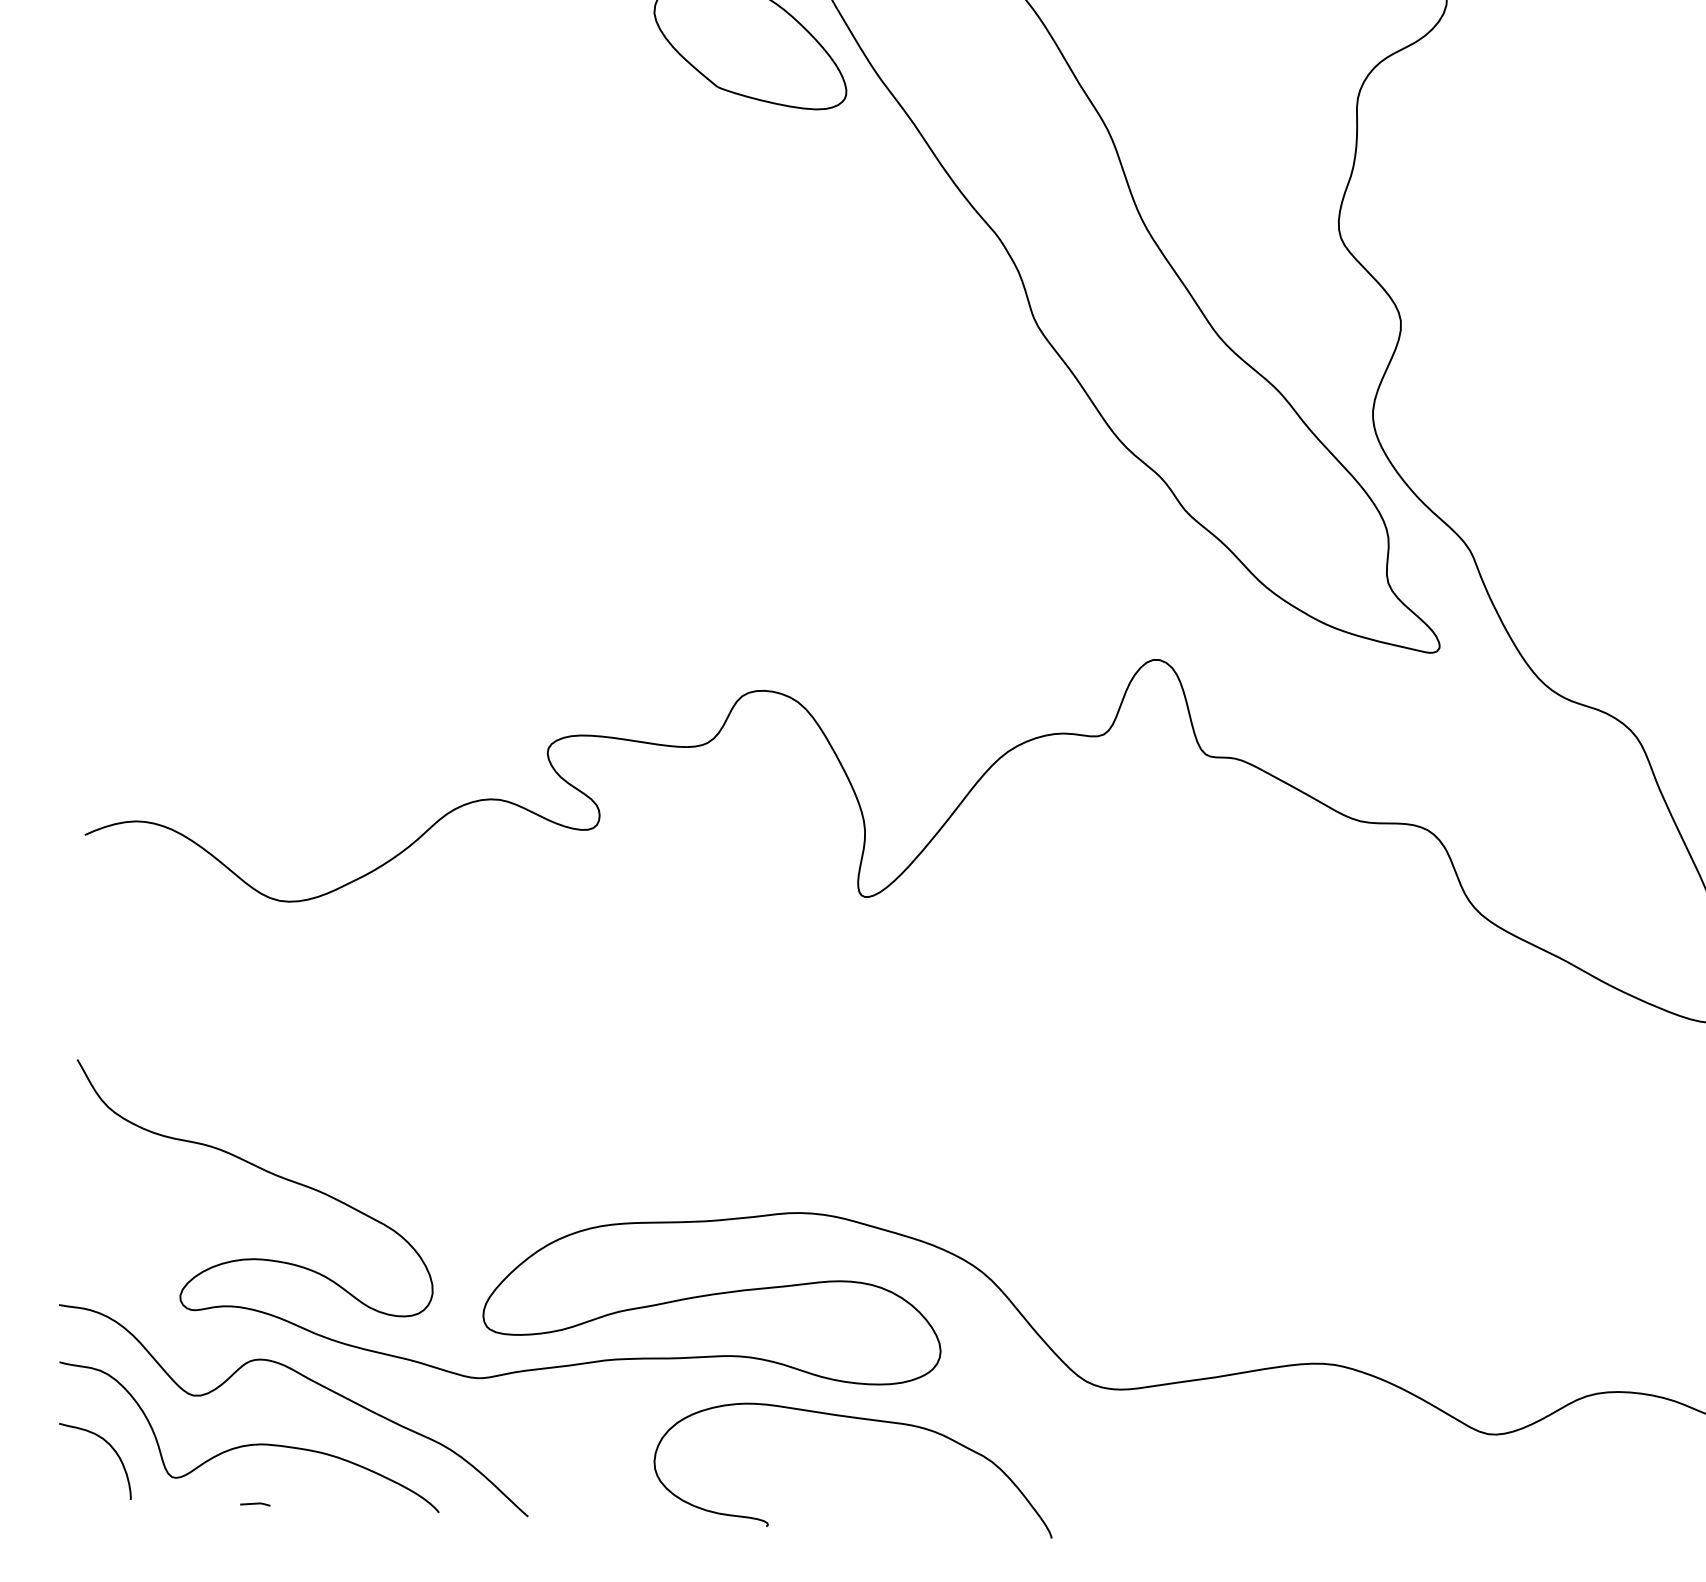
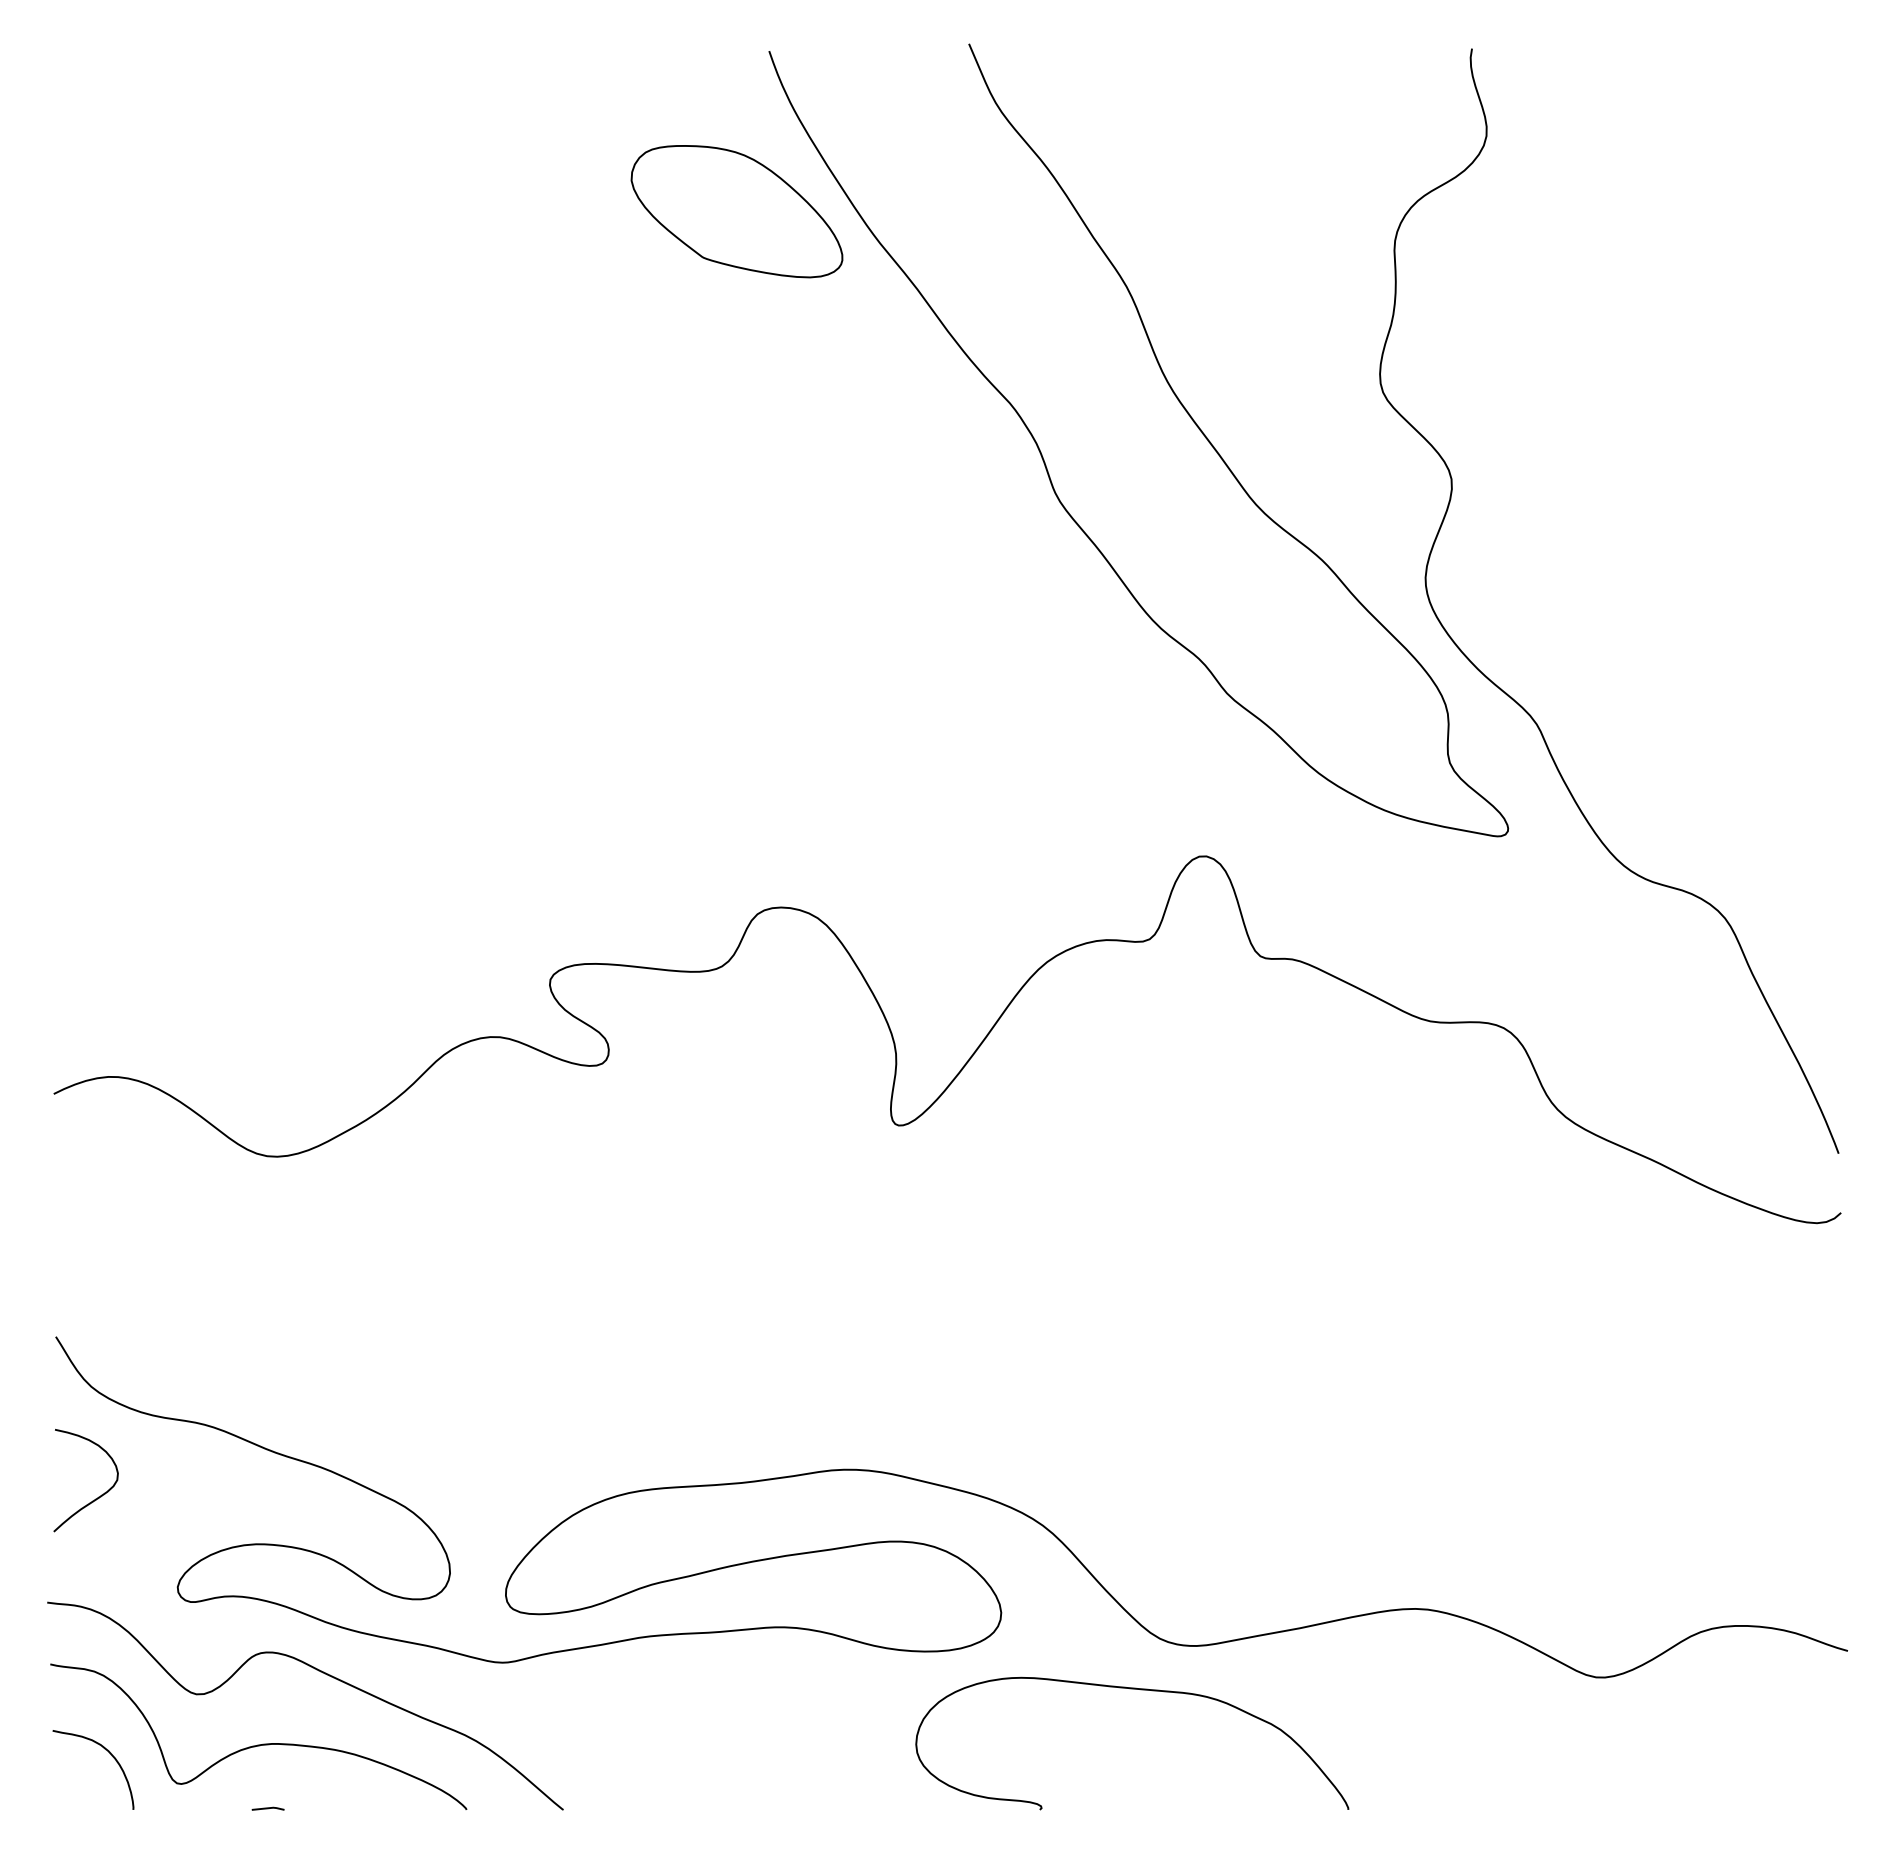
curve: (107, 1210) -> (95, 1498), added
curve: (863, 1420) -> (1140, 1690), moved

